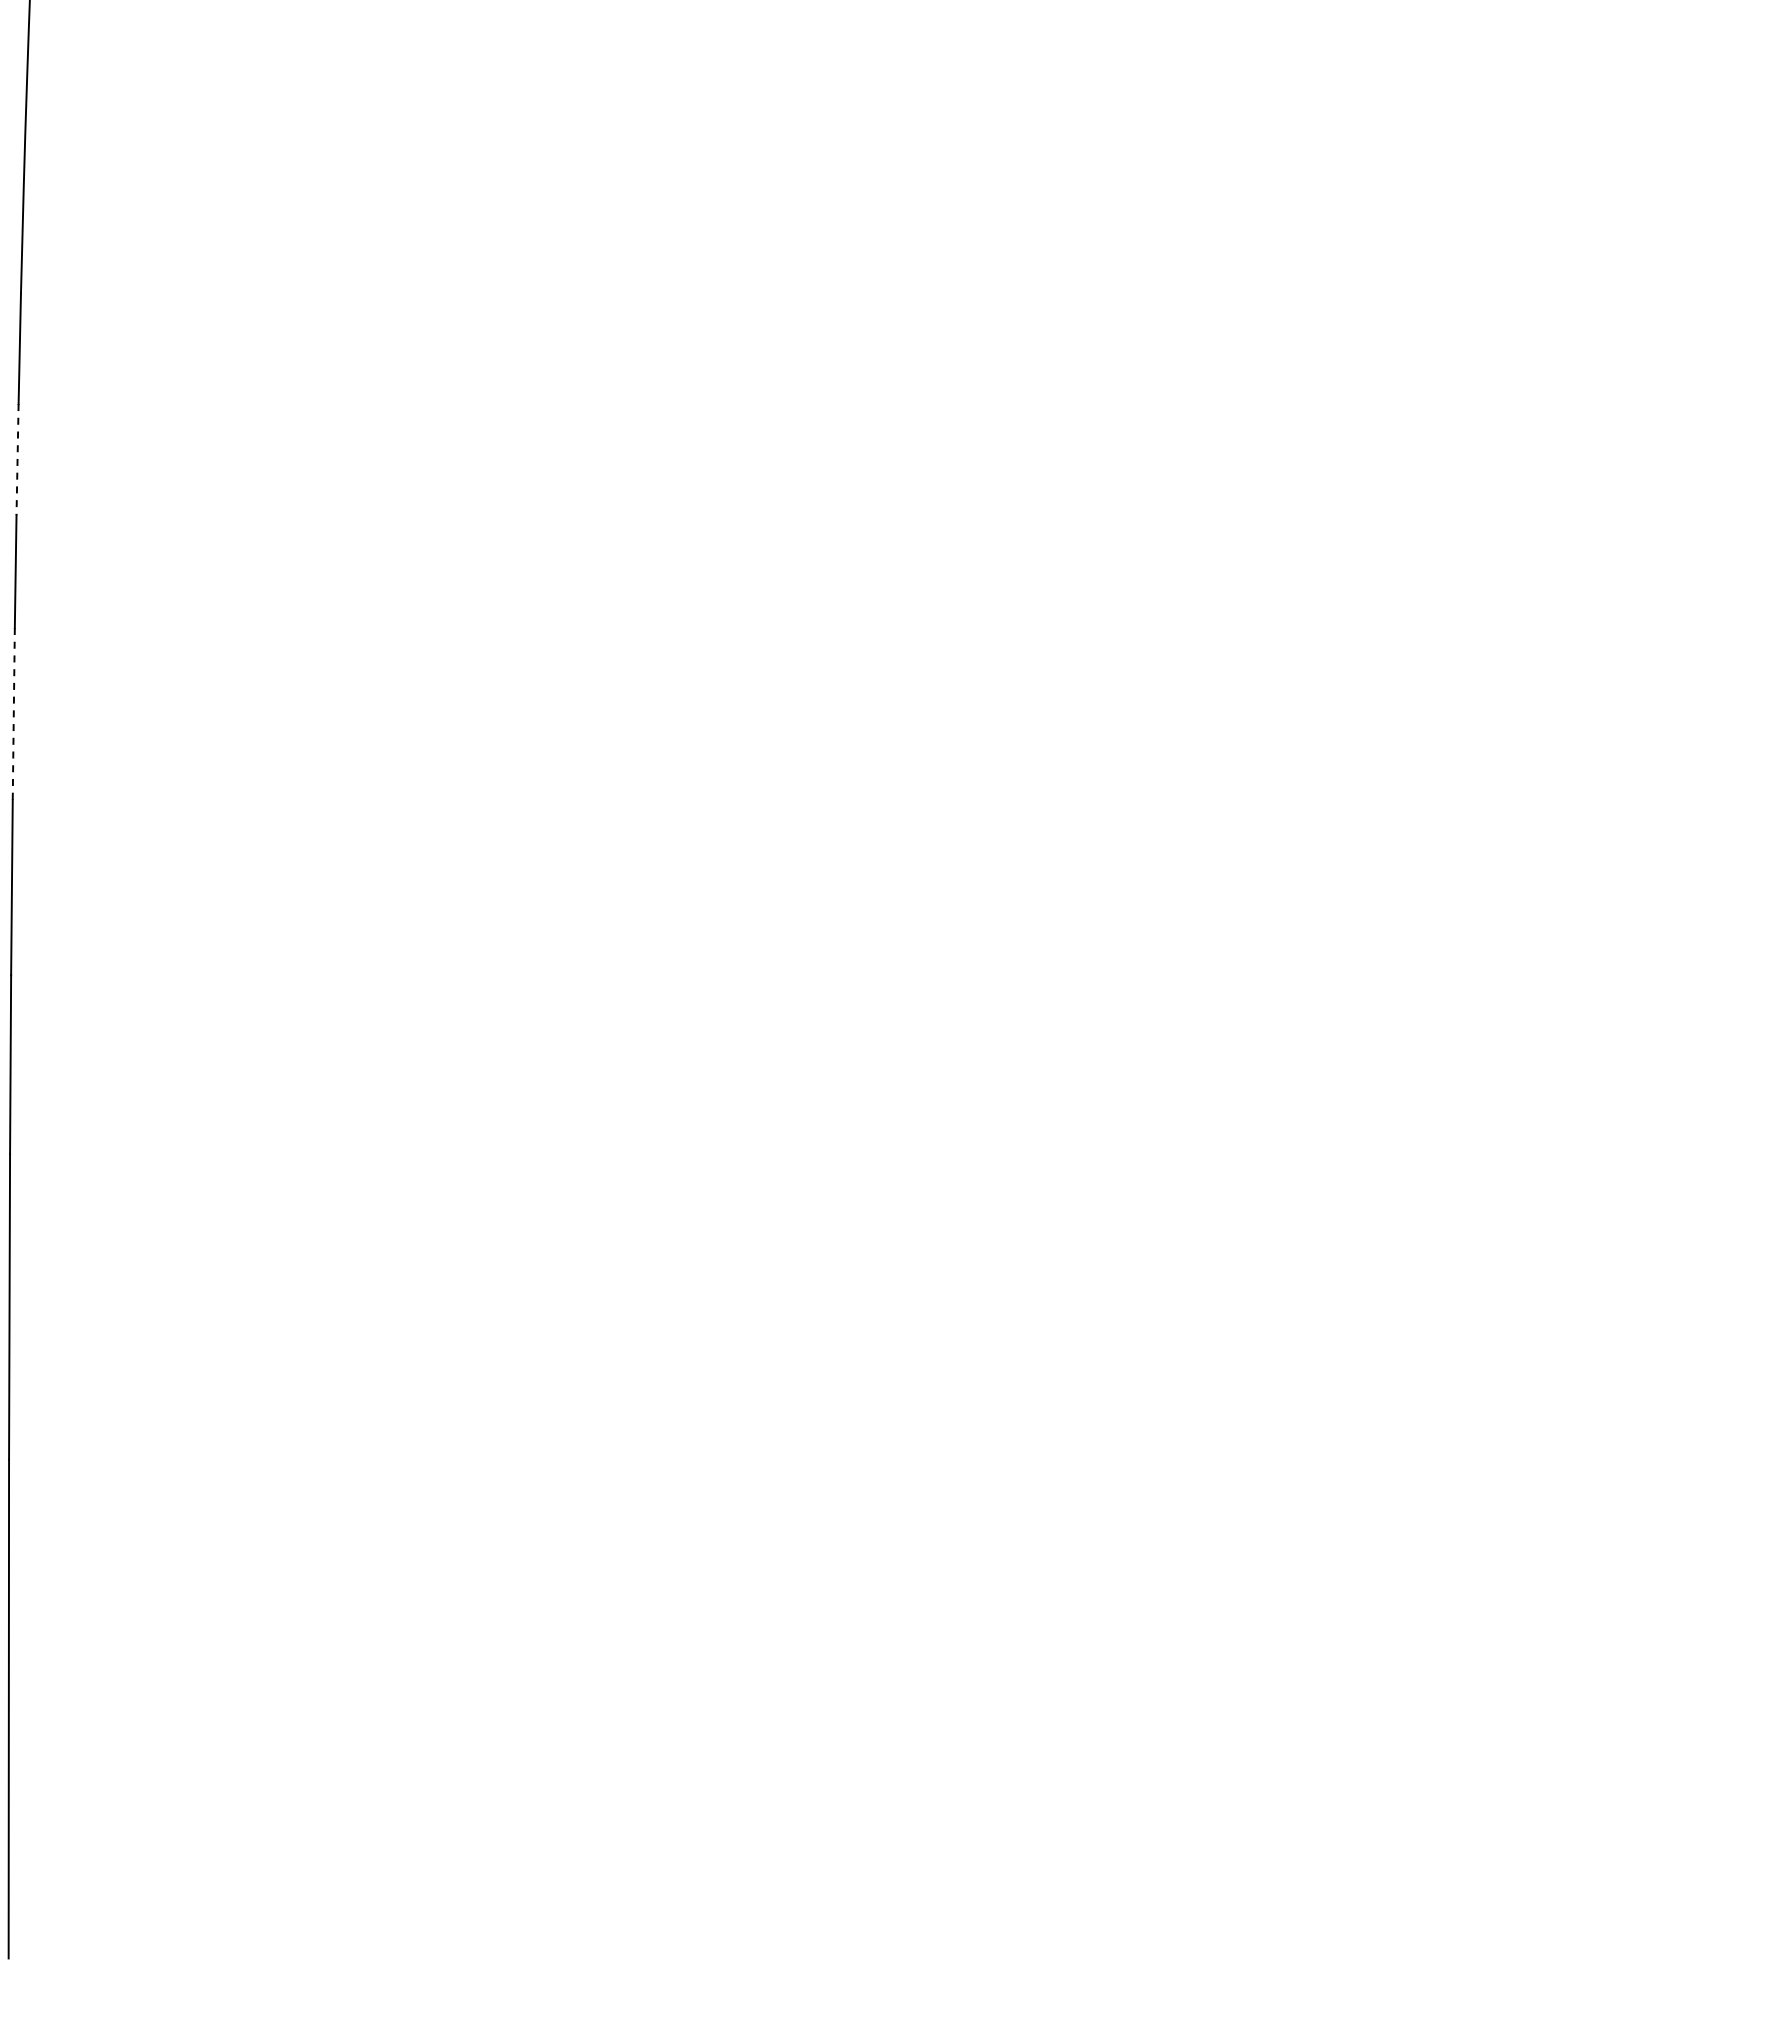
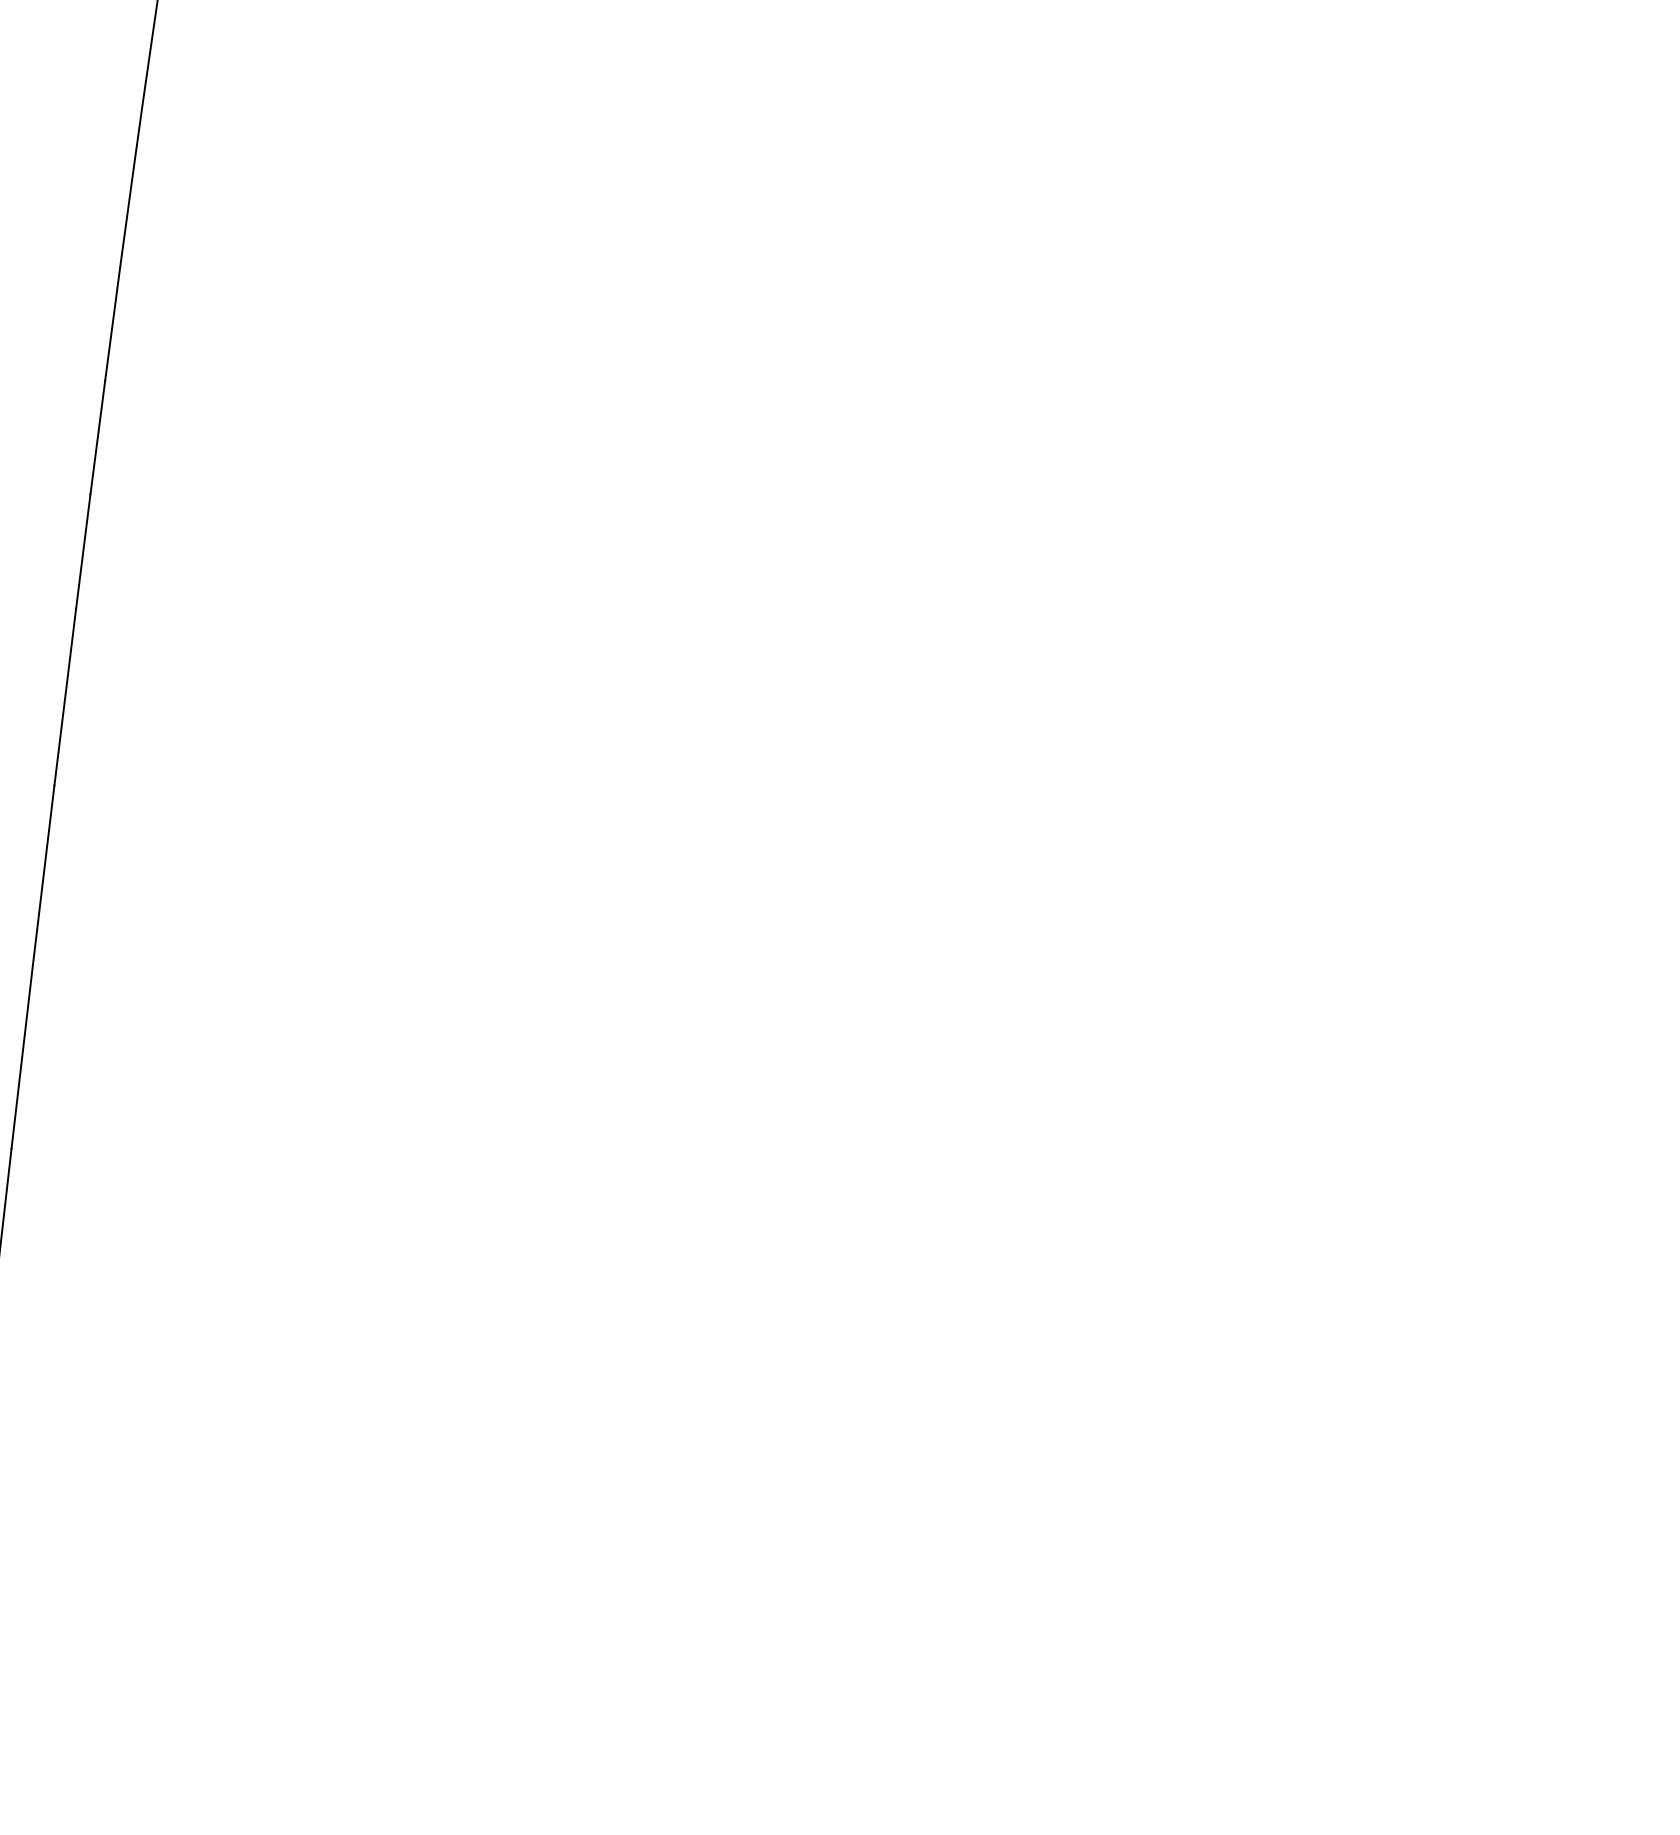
line: (17, 459) -> (97, 437), dashed -> solid
line: (13, 714) -> (64, 698), dashed -> solid

